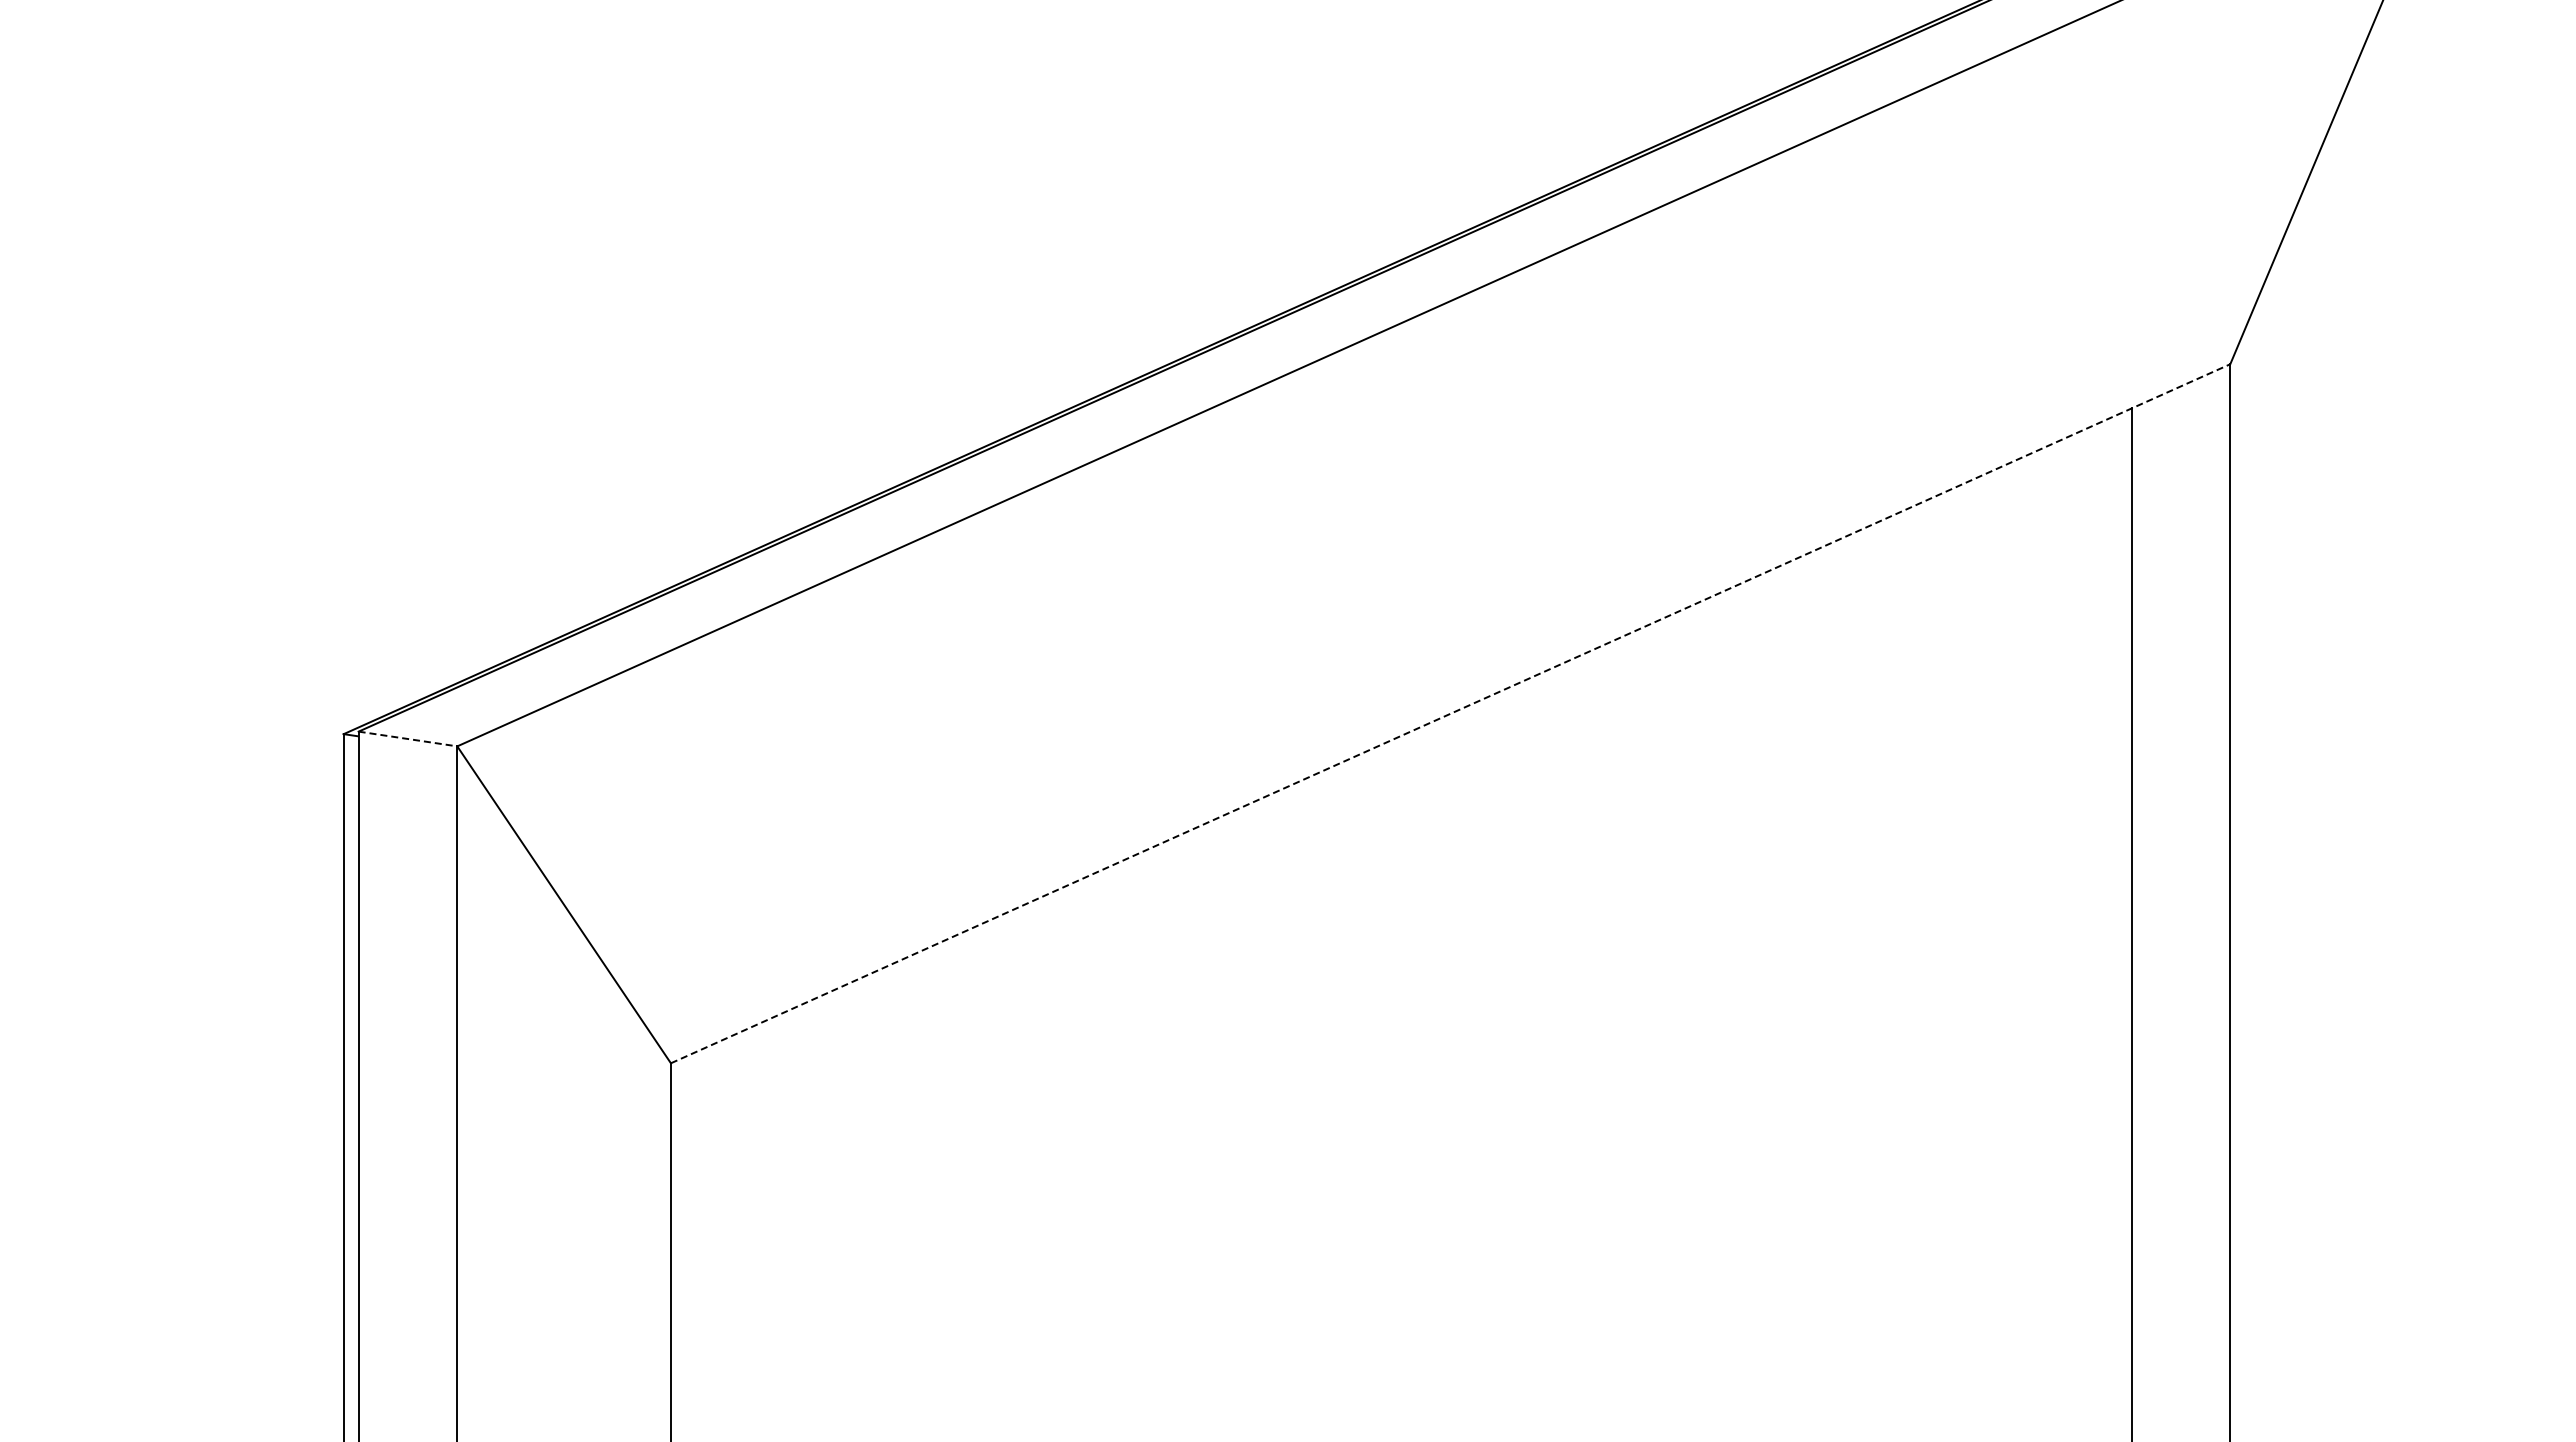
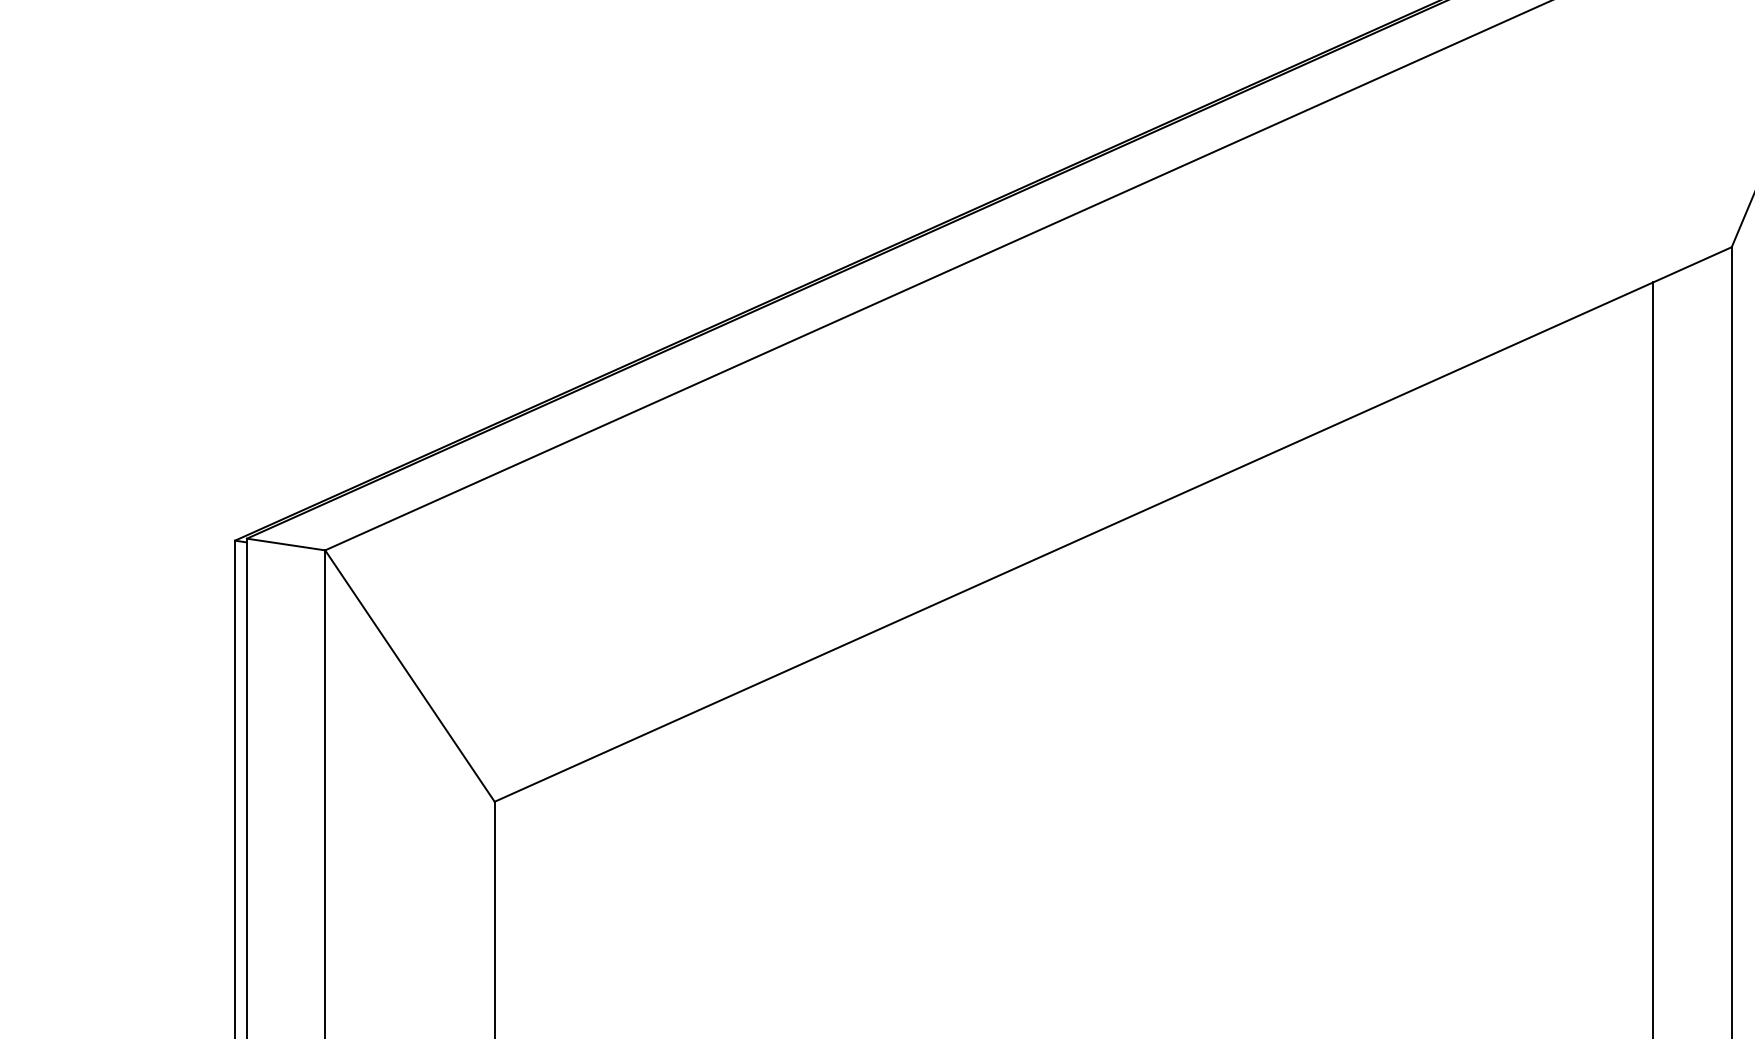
line: (1451, 713) -> (1113, 524), dashed -> solid
line: (407, 739) -> (285, 544), dashed -> solid

